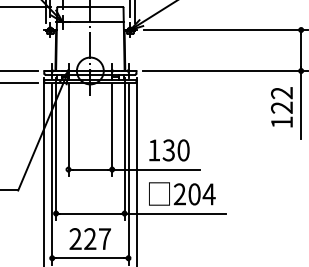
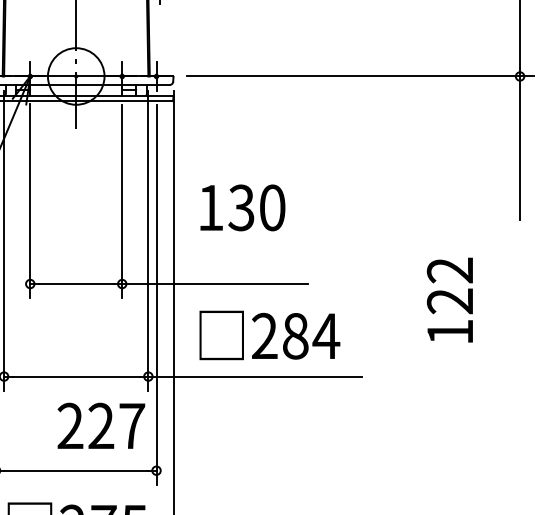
text: (281, 107) -> (449, 300), moved
text: (169, 150) -> (242, 208), moved
text: (194, 194) -> (295, 336), 204 -> 284
text: (89, 238) -> (99, 424), moved

